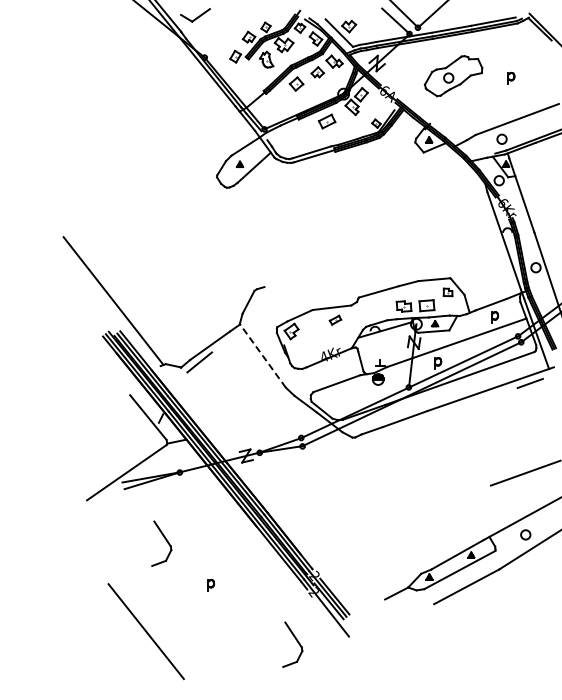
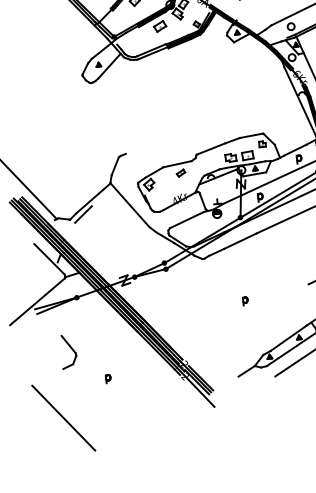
line: (262, 355) -> (129, 204), dashed -> solid
part: (404, 499) -> (245, 301), added
part: (292, 644) -> (173, 416), removed

